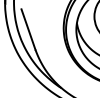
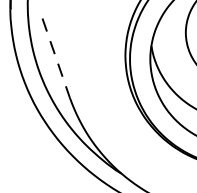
line: (28, 29) -> (56, 58), solid -> dashed

